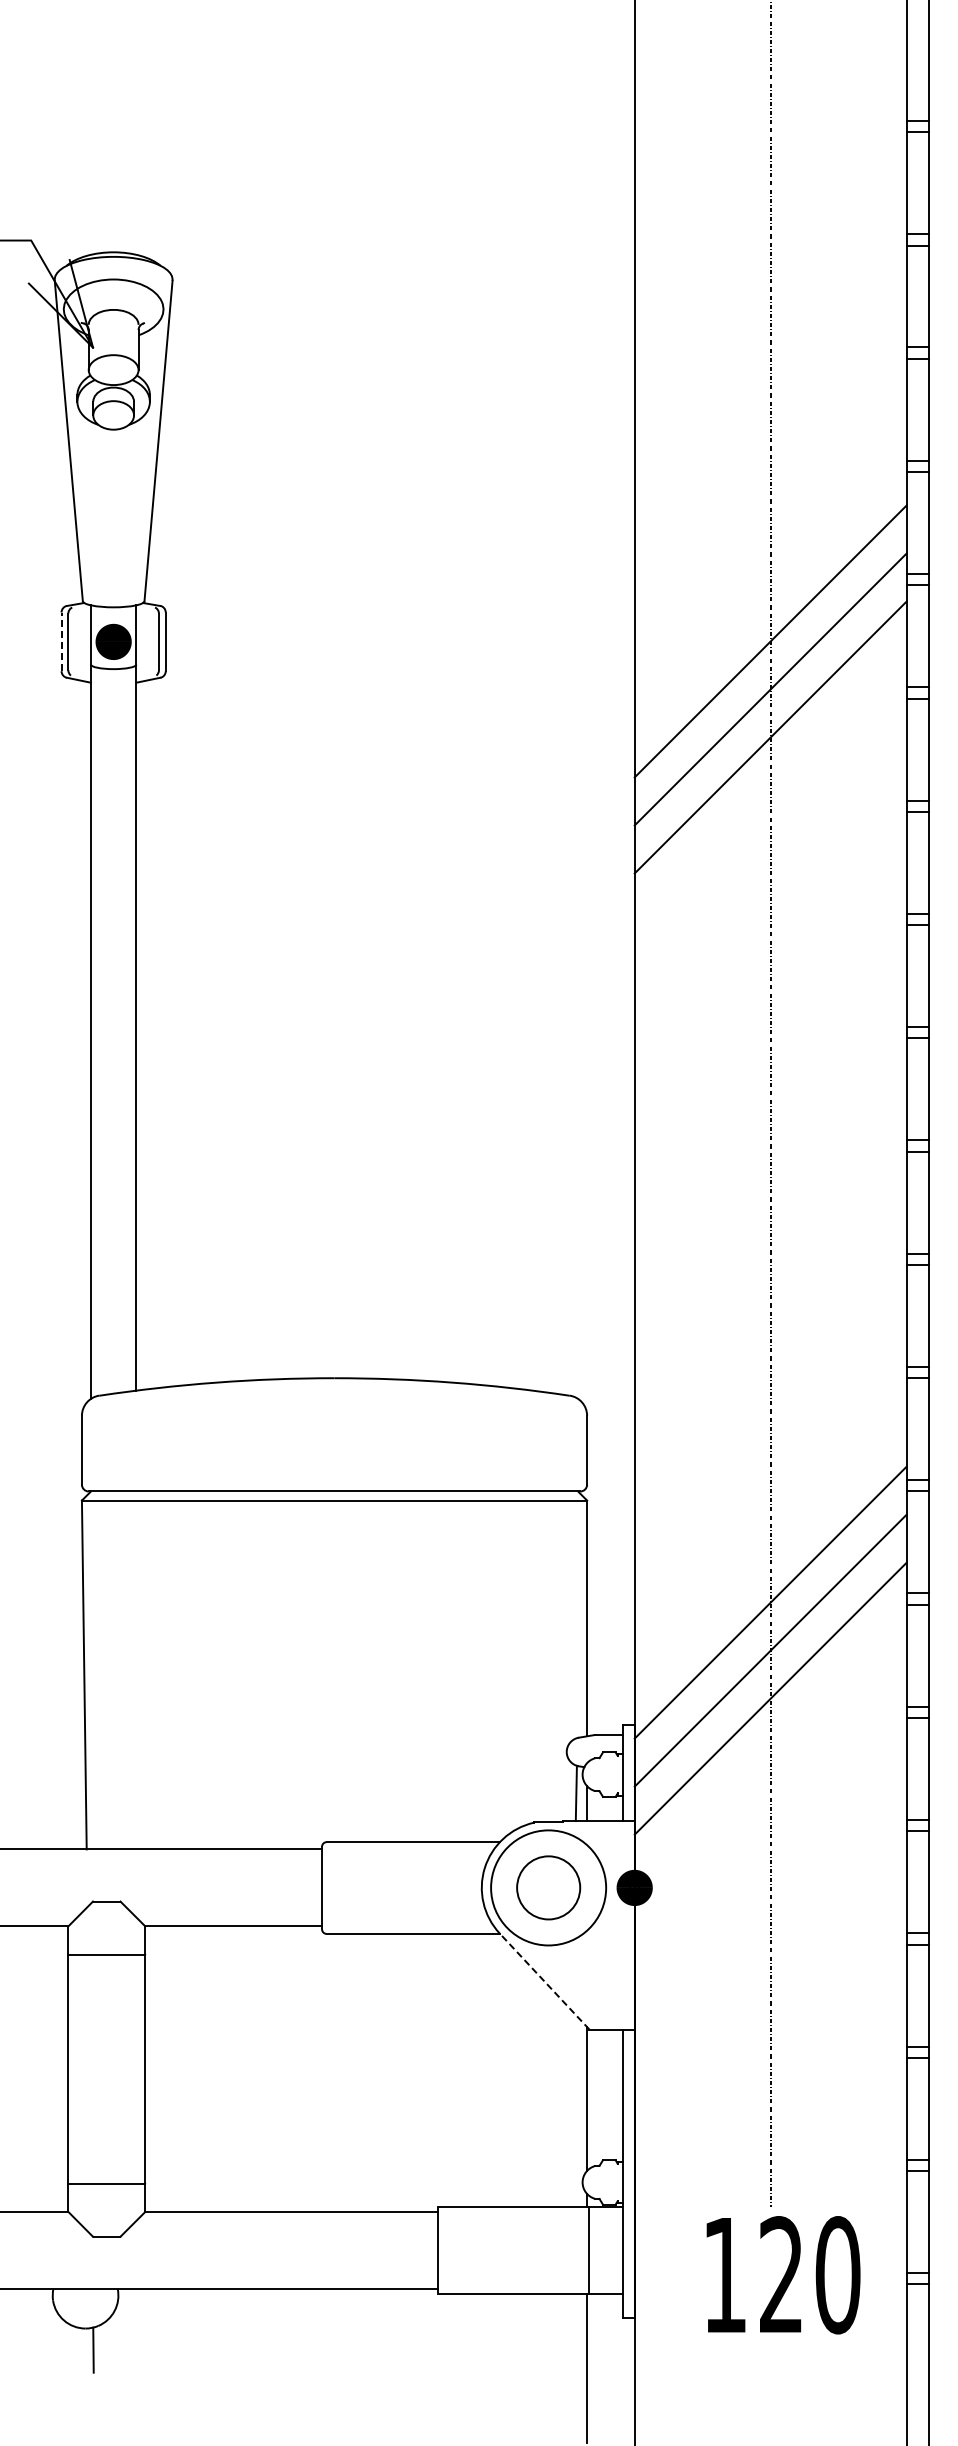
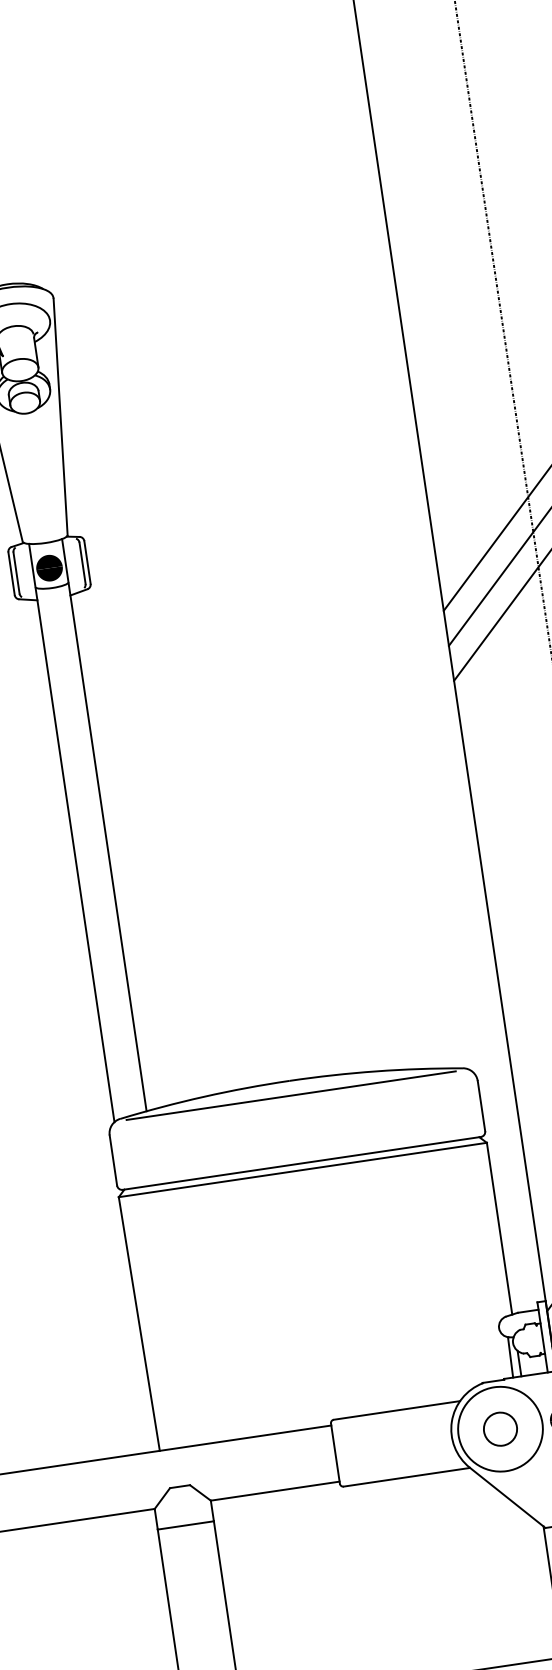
line: (61, 641) -> (11, 573), dashed -> solid
line: (333, 1398) -> (291, 1095), added
circle: (548, 1887) -> (500, 1428), size x0.71
line: (544, 1981) -> (507, 1497), dashed -> solid

